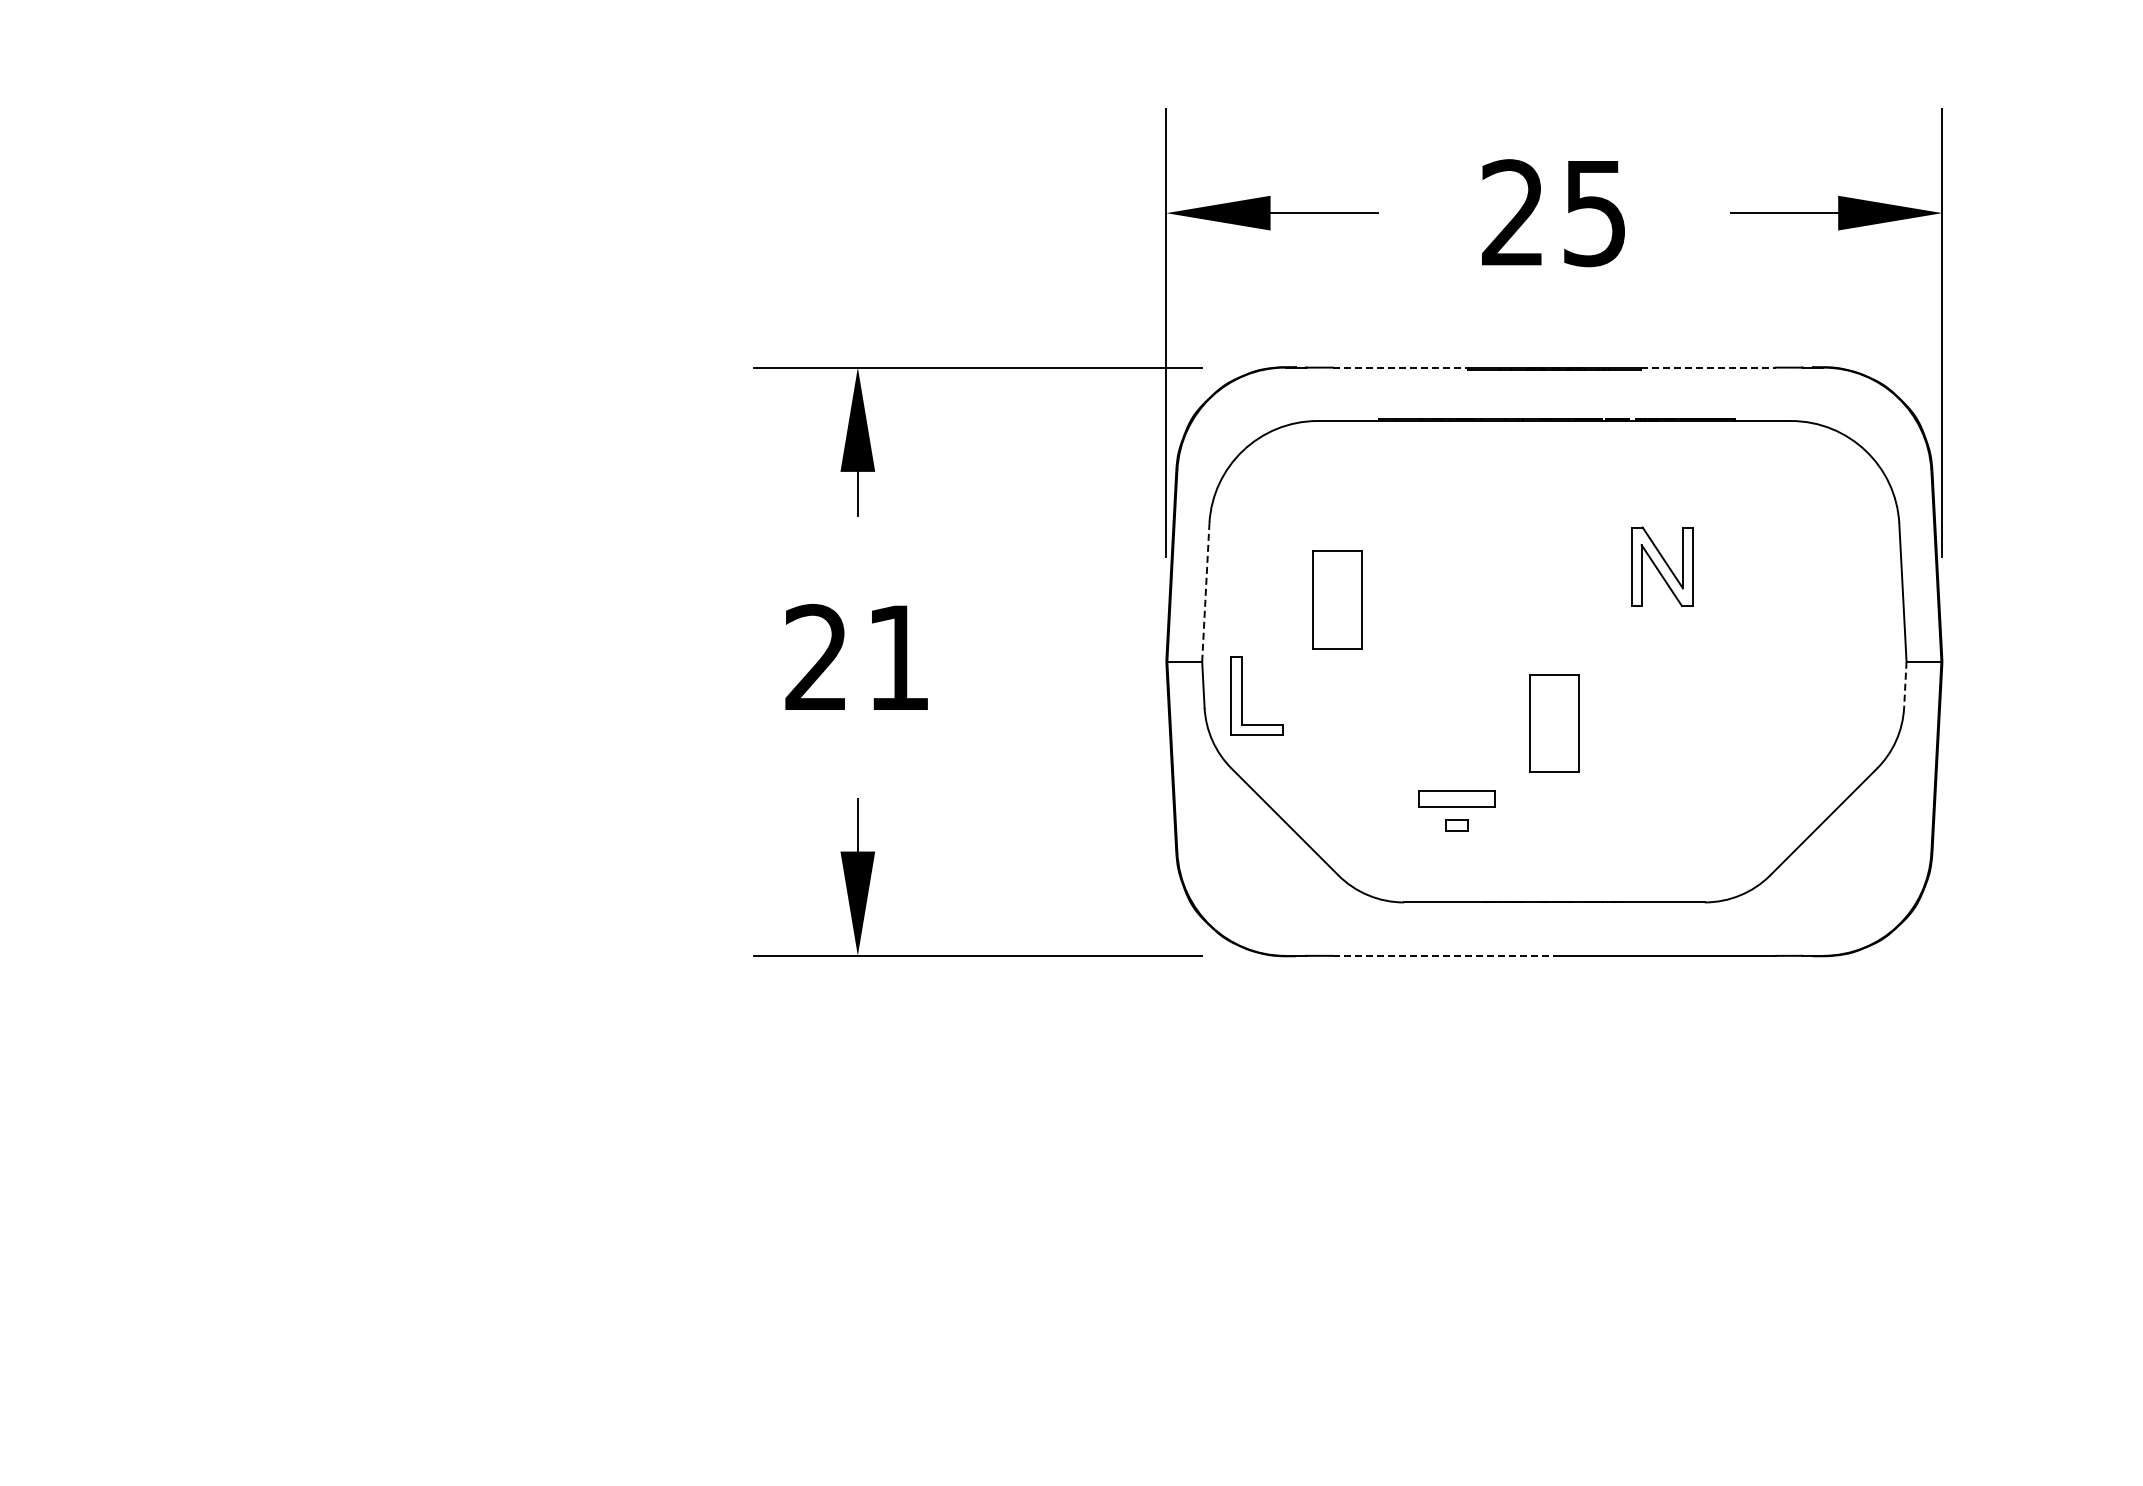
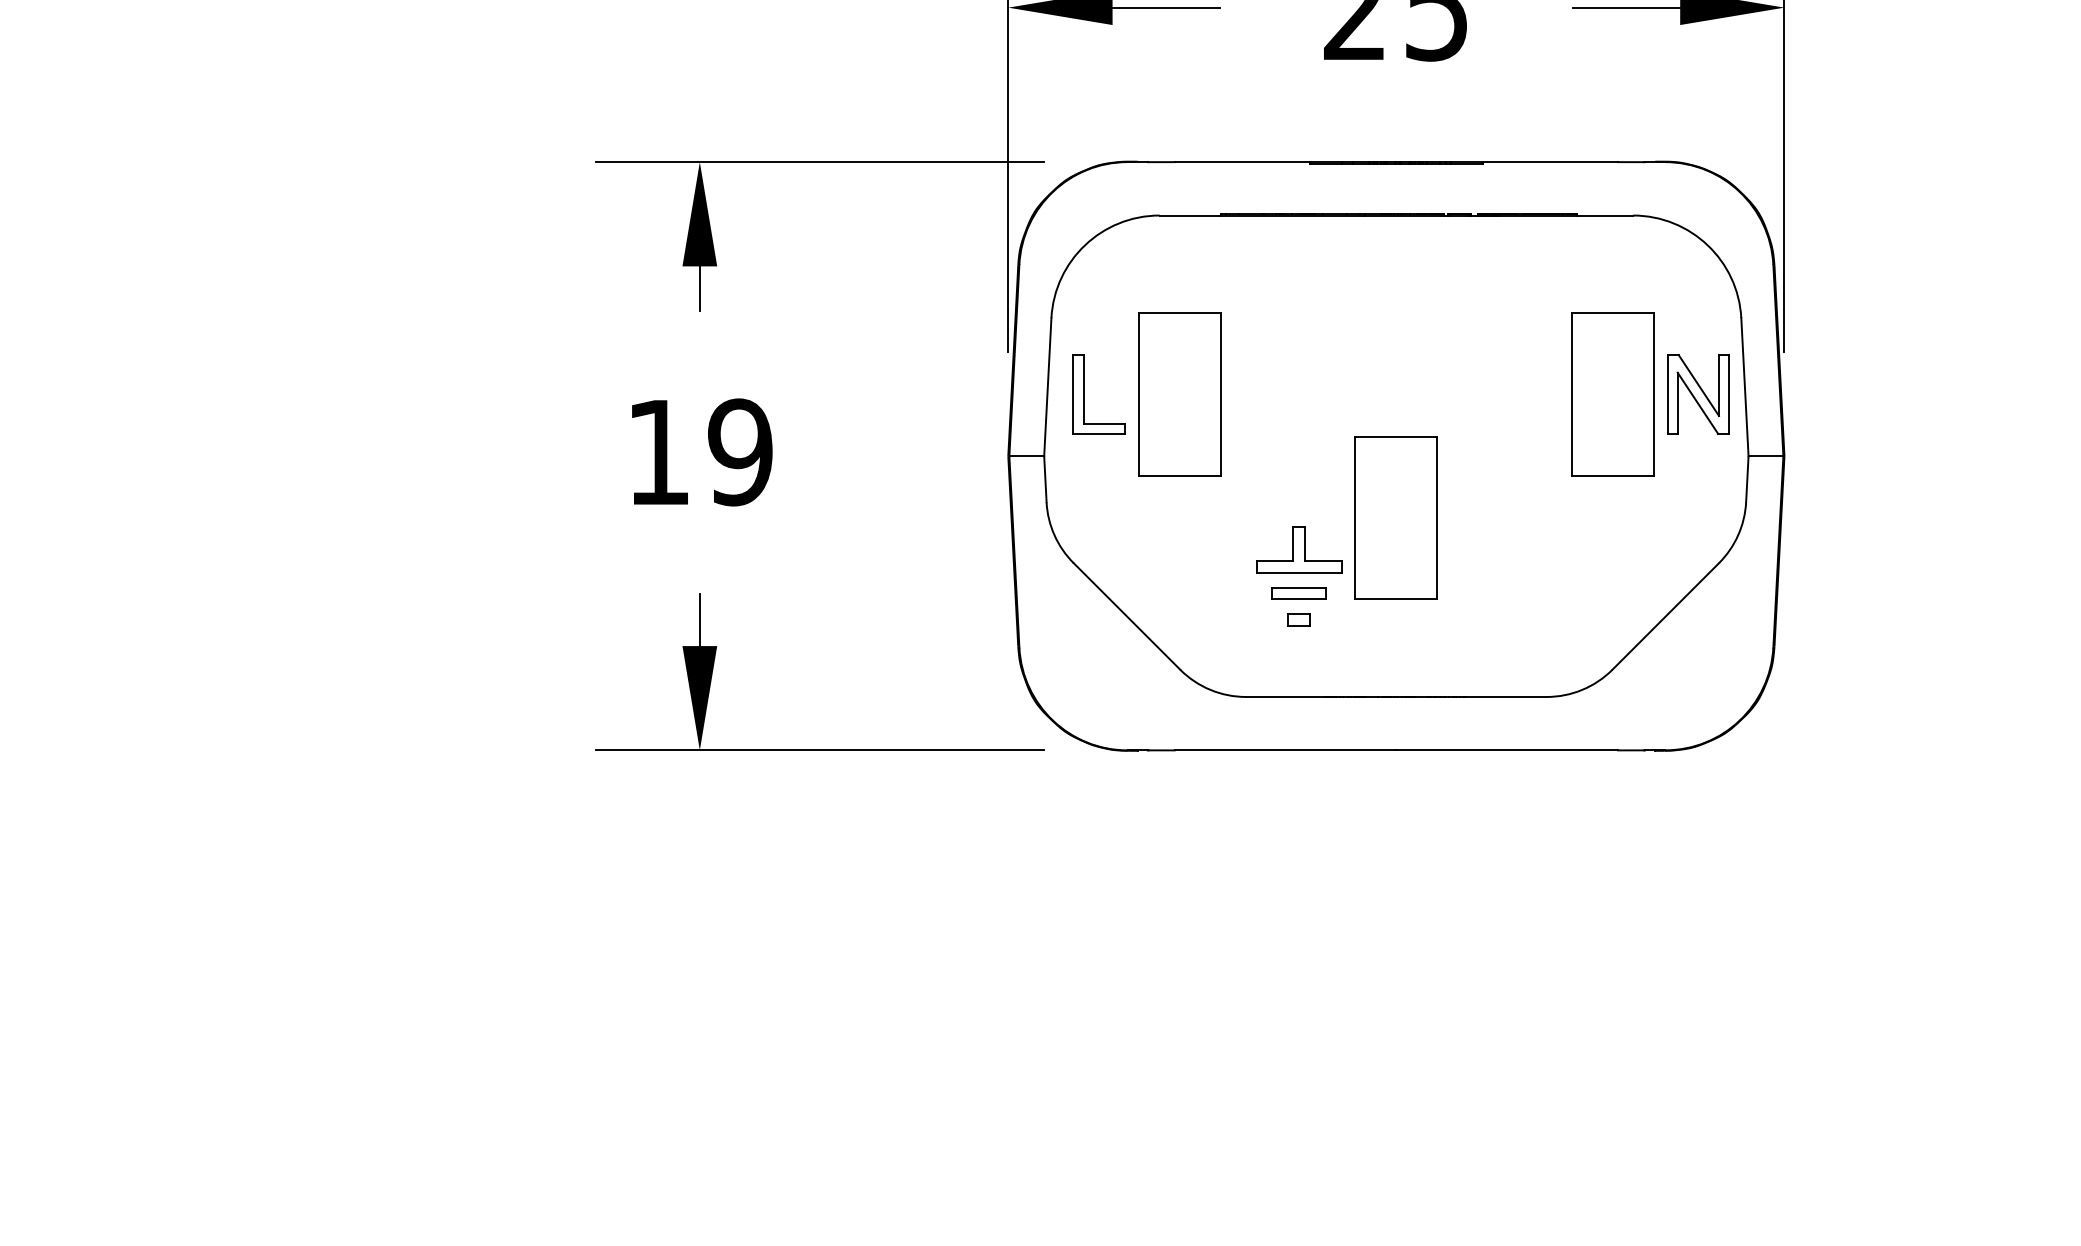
line: (1400, 367) -> (1242, 162), dashed -> solid
line: (1708, 367) -> (1550, 162), dashed -> solid
part: (1662, 566) -> (1698, 394), moved
line: (1205, 592) -> (1047, 387), dashed -> solid
part: (1337, 599) -> (1179, 394), size x1.67
part: (1770, 599) -> (1612, 394), added
text: (857, 657) -> (699, 452), 21 -> 19
line: (1905, 685) -> (1747, 480), dashed -> solid
part: (1242, 695) -> (1084, 394), moved
part: (1553, 723) -> (1395, 518), size x1.67
part: (1457, 754) -> (1299, 549), added
part: (1456, 798) -> (1298, 593), size x0.71
line: (1443, 955) -> (1285, 750), dashed -> solid

